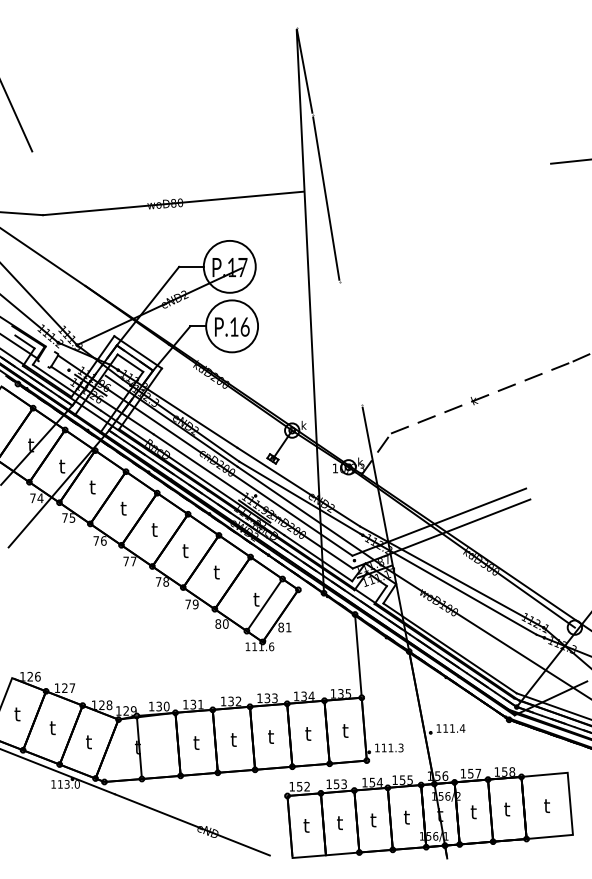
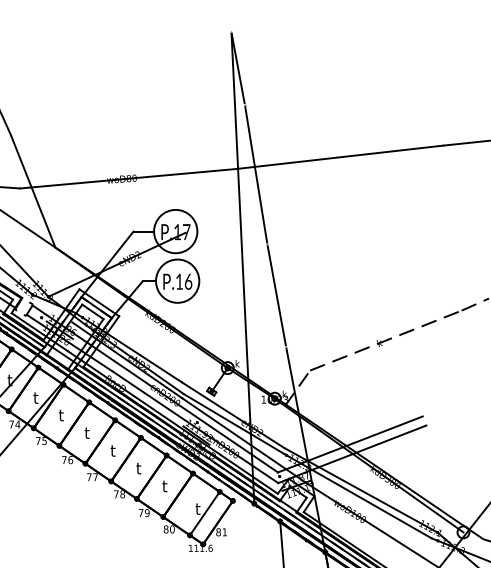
line: (427, 177) -> (340, 157), added
line: (58, 218) -> (32, 191), added
line: (350, 343) -> (276, 295), added

